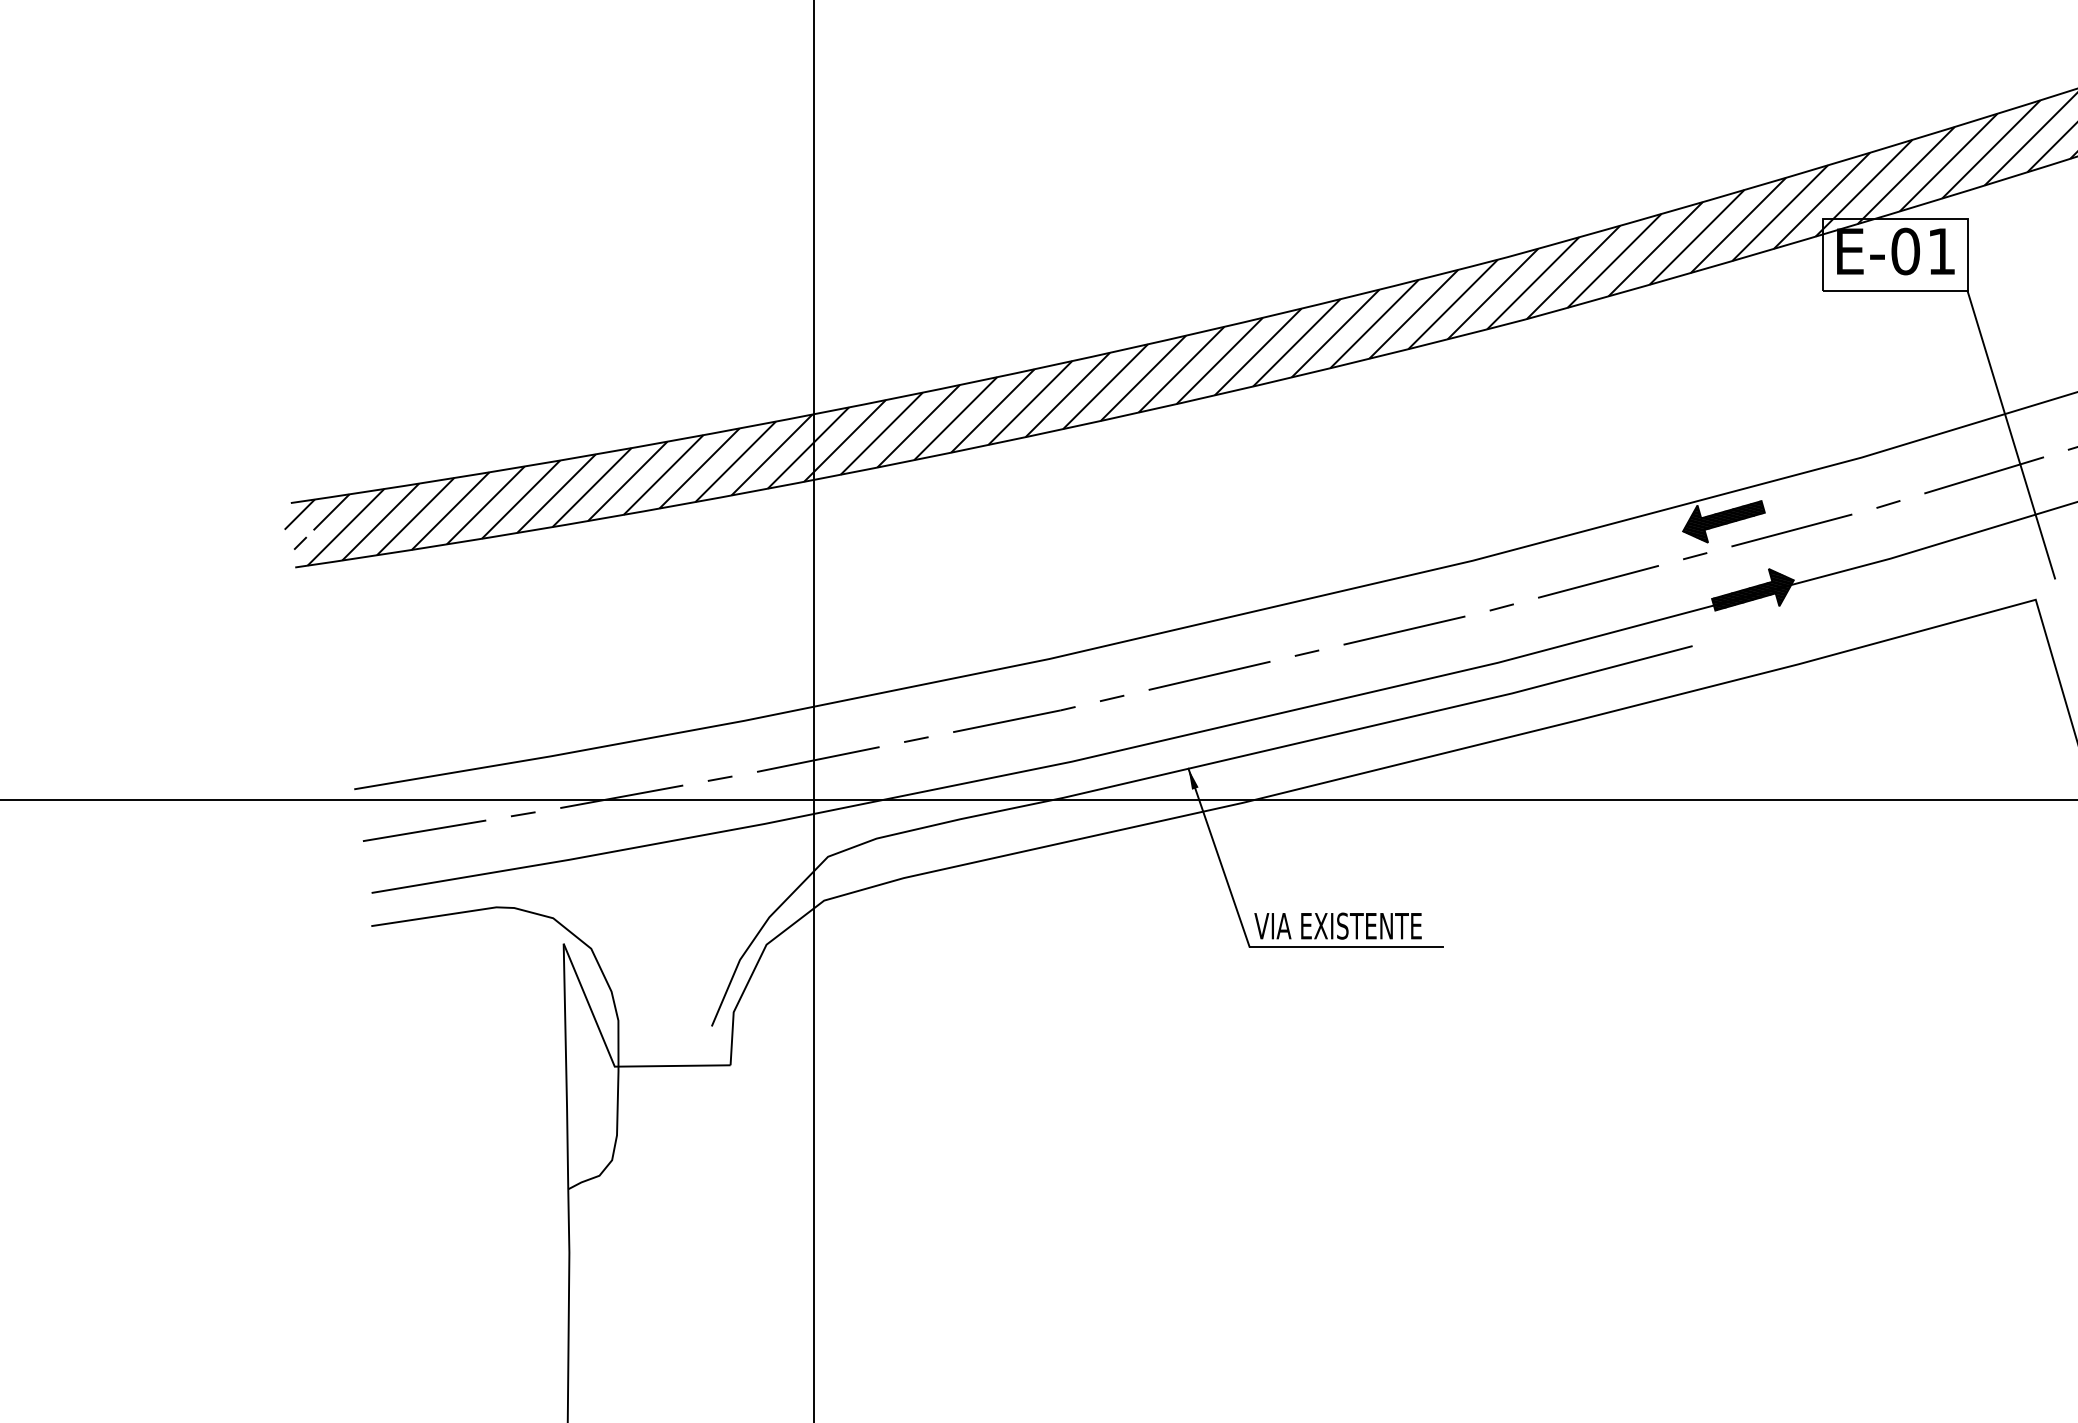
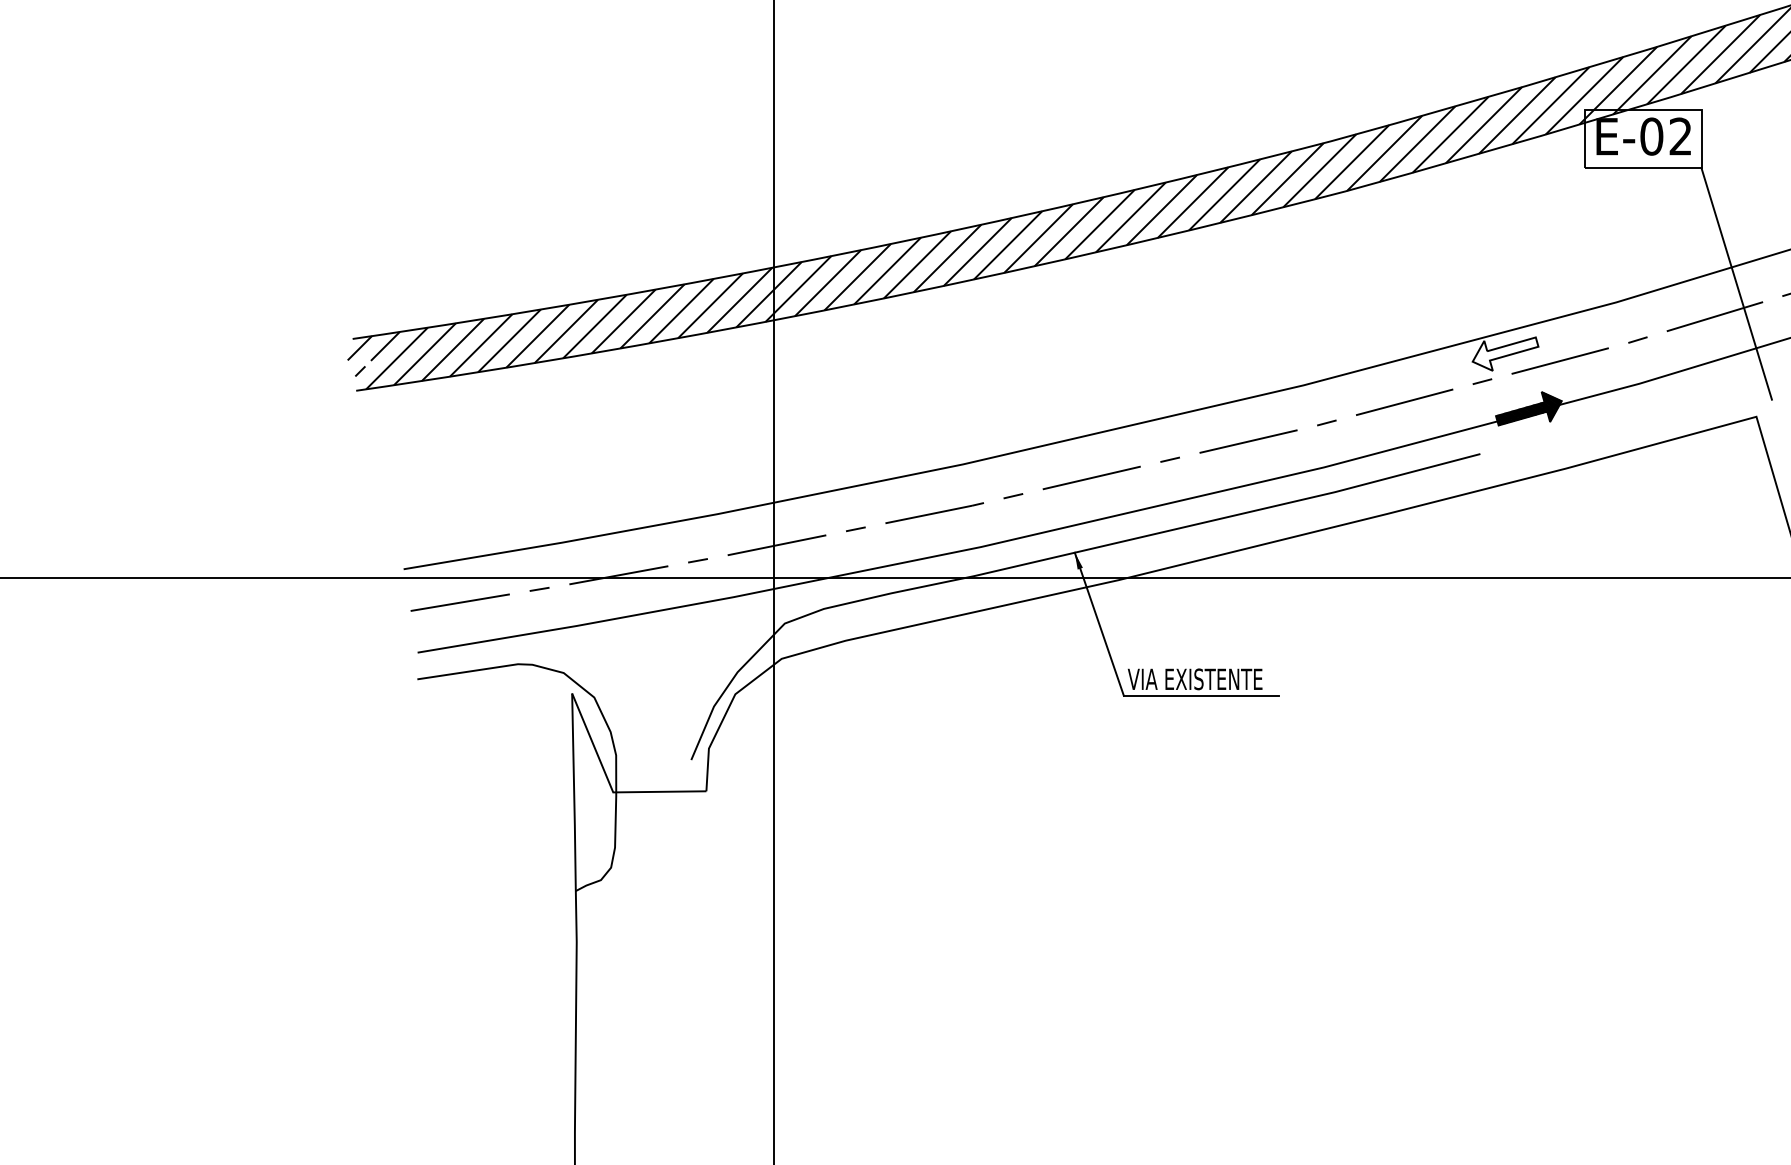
text: (1941, 251) -> (1680, 136), E-01 -> E-02
hatch: (1723, 521) -> (1505, 353), removed

